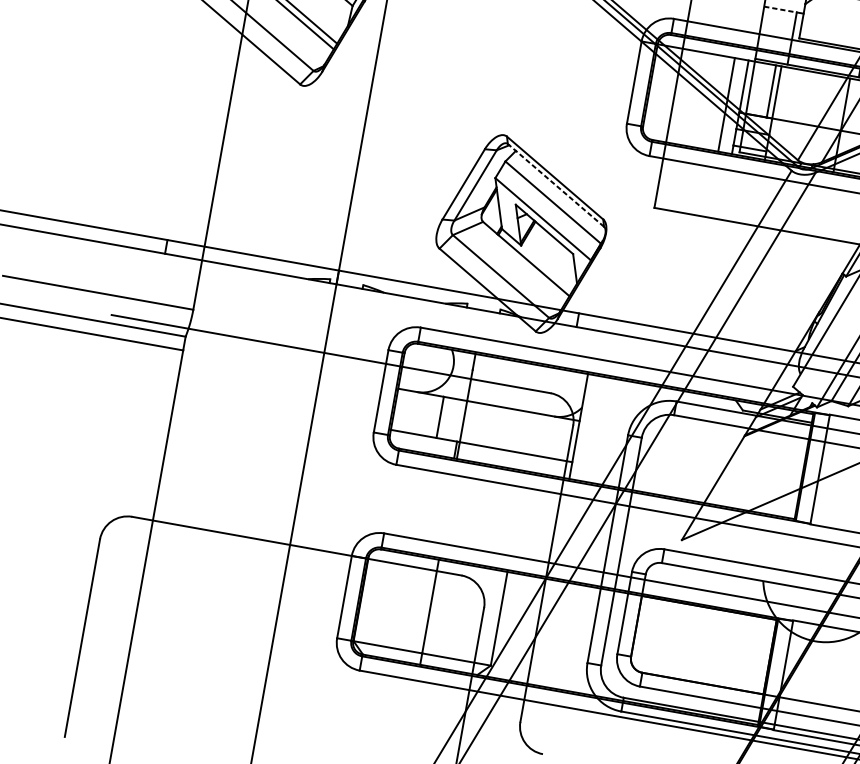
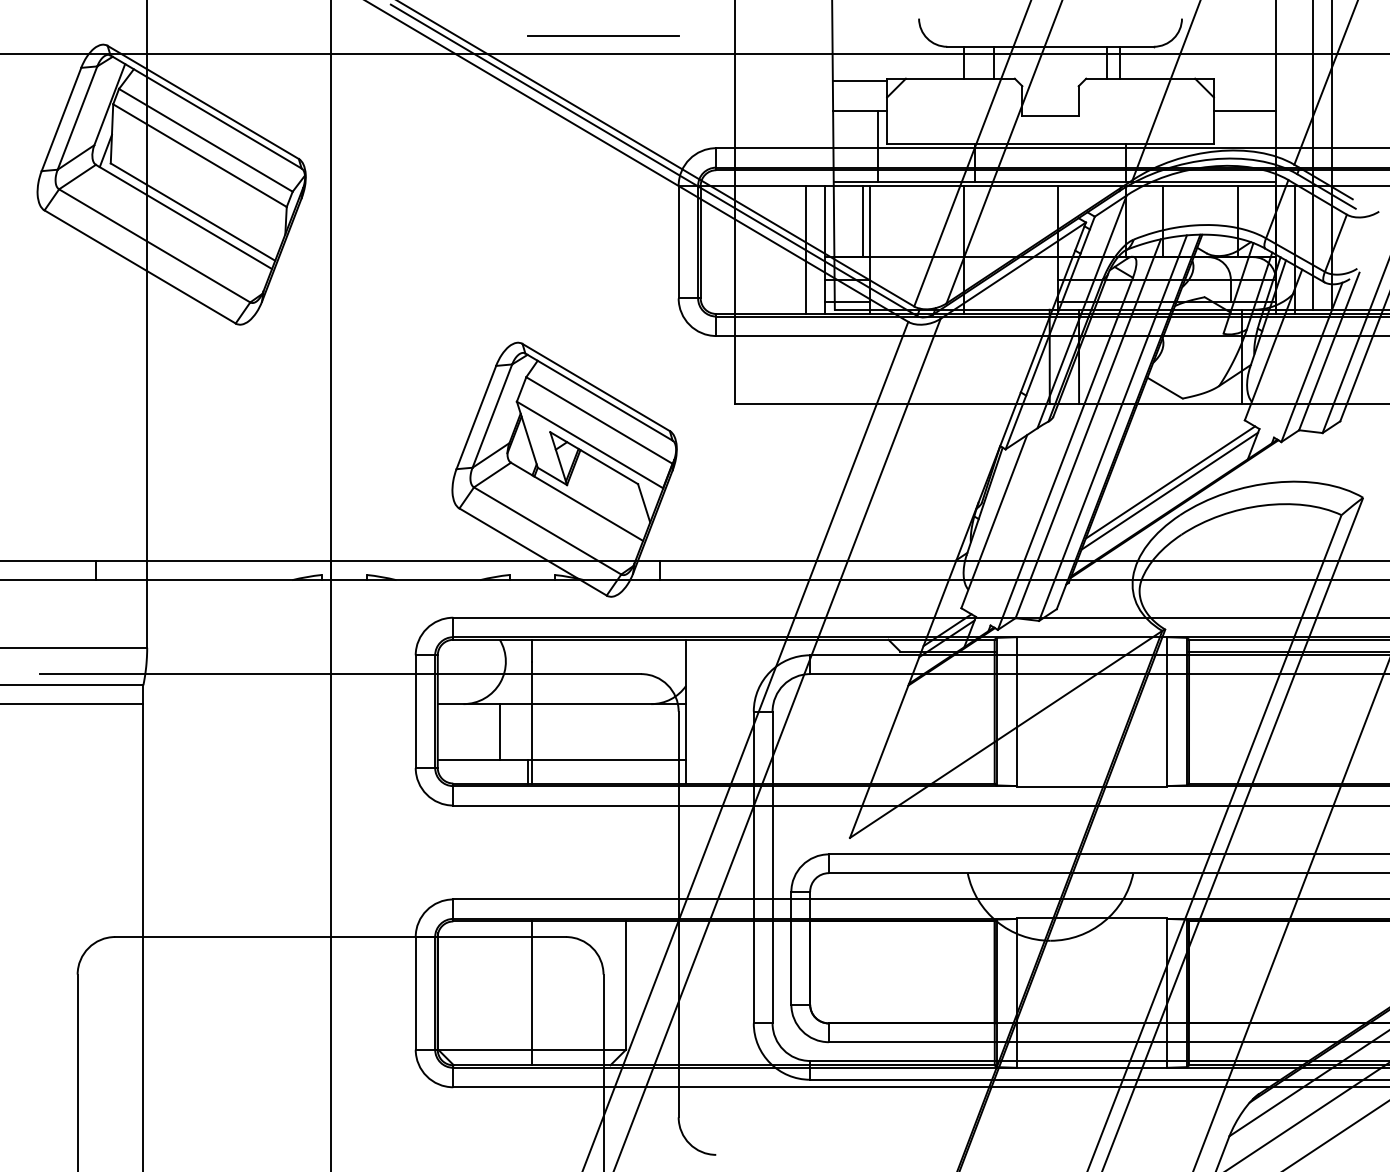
line: (780, 9) -> (855, 110), dashed -> solid
line: (556, 185) -> (599, 397), dashed -> solid

